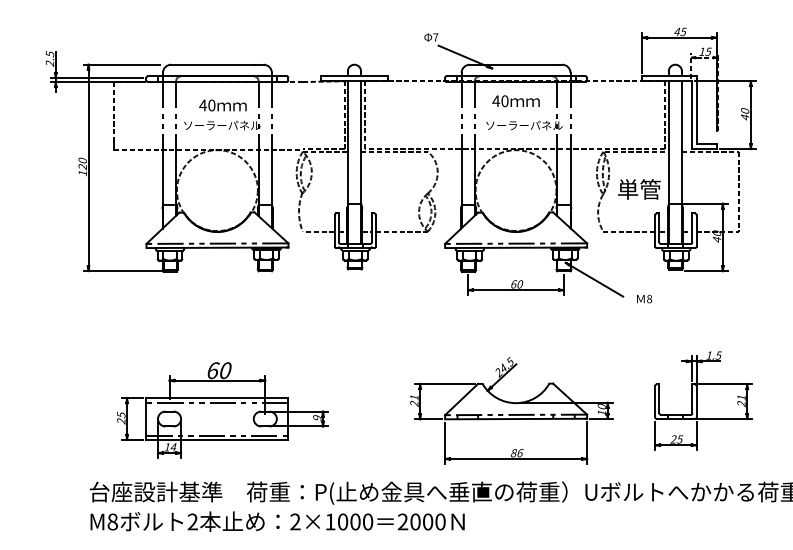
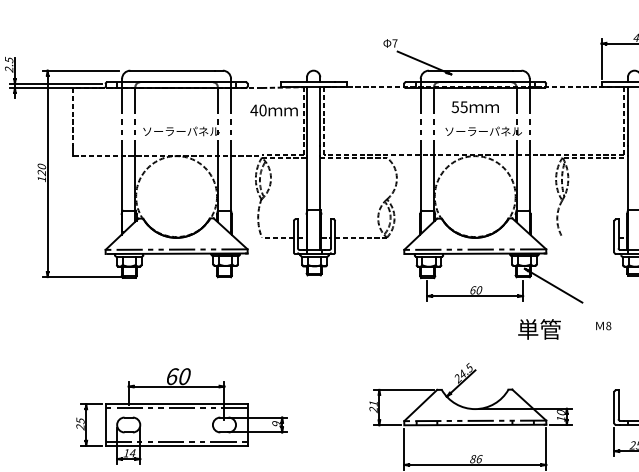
text: (500, 101) -> (459, 107), 40 -> 55
text: (222, 105) -> (273, 110), moved
text: (639, 189) -> (539, 329), moved
line: (629, 231) -> (588, 237), removed
text: (644, 298) -> (603, 325), moved

